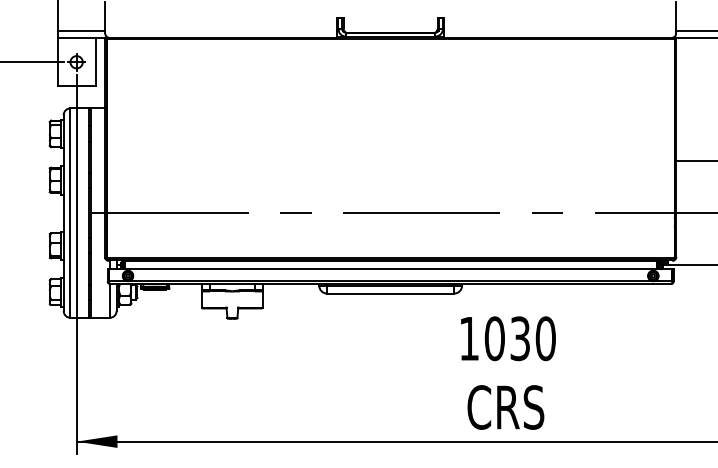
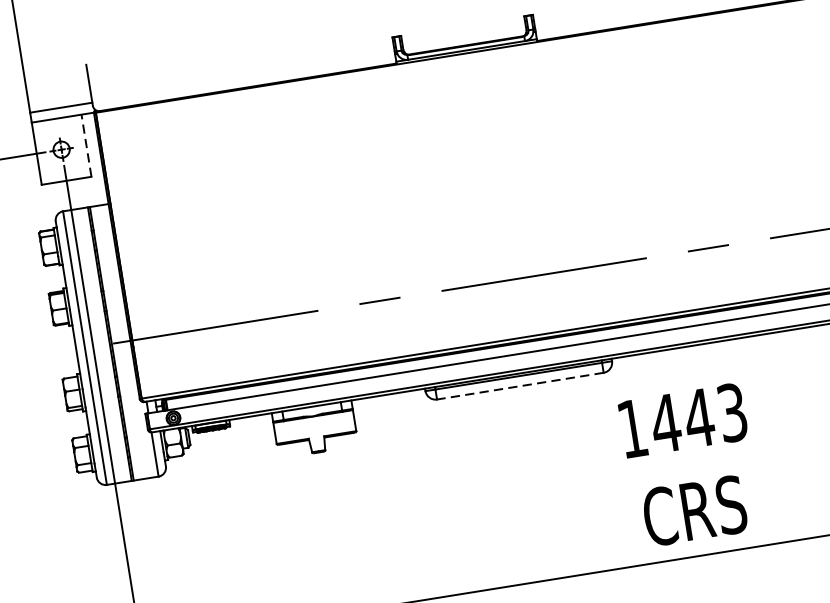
line: (95, 62) -> (86, 146), solid -> dashed
line: (390, 293) -> (520, 386), solid -> dashed
text: (519, 338) -> (698, 417), 1030 -> 1443

